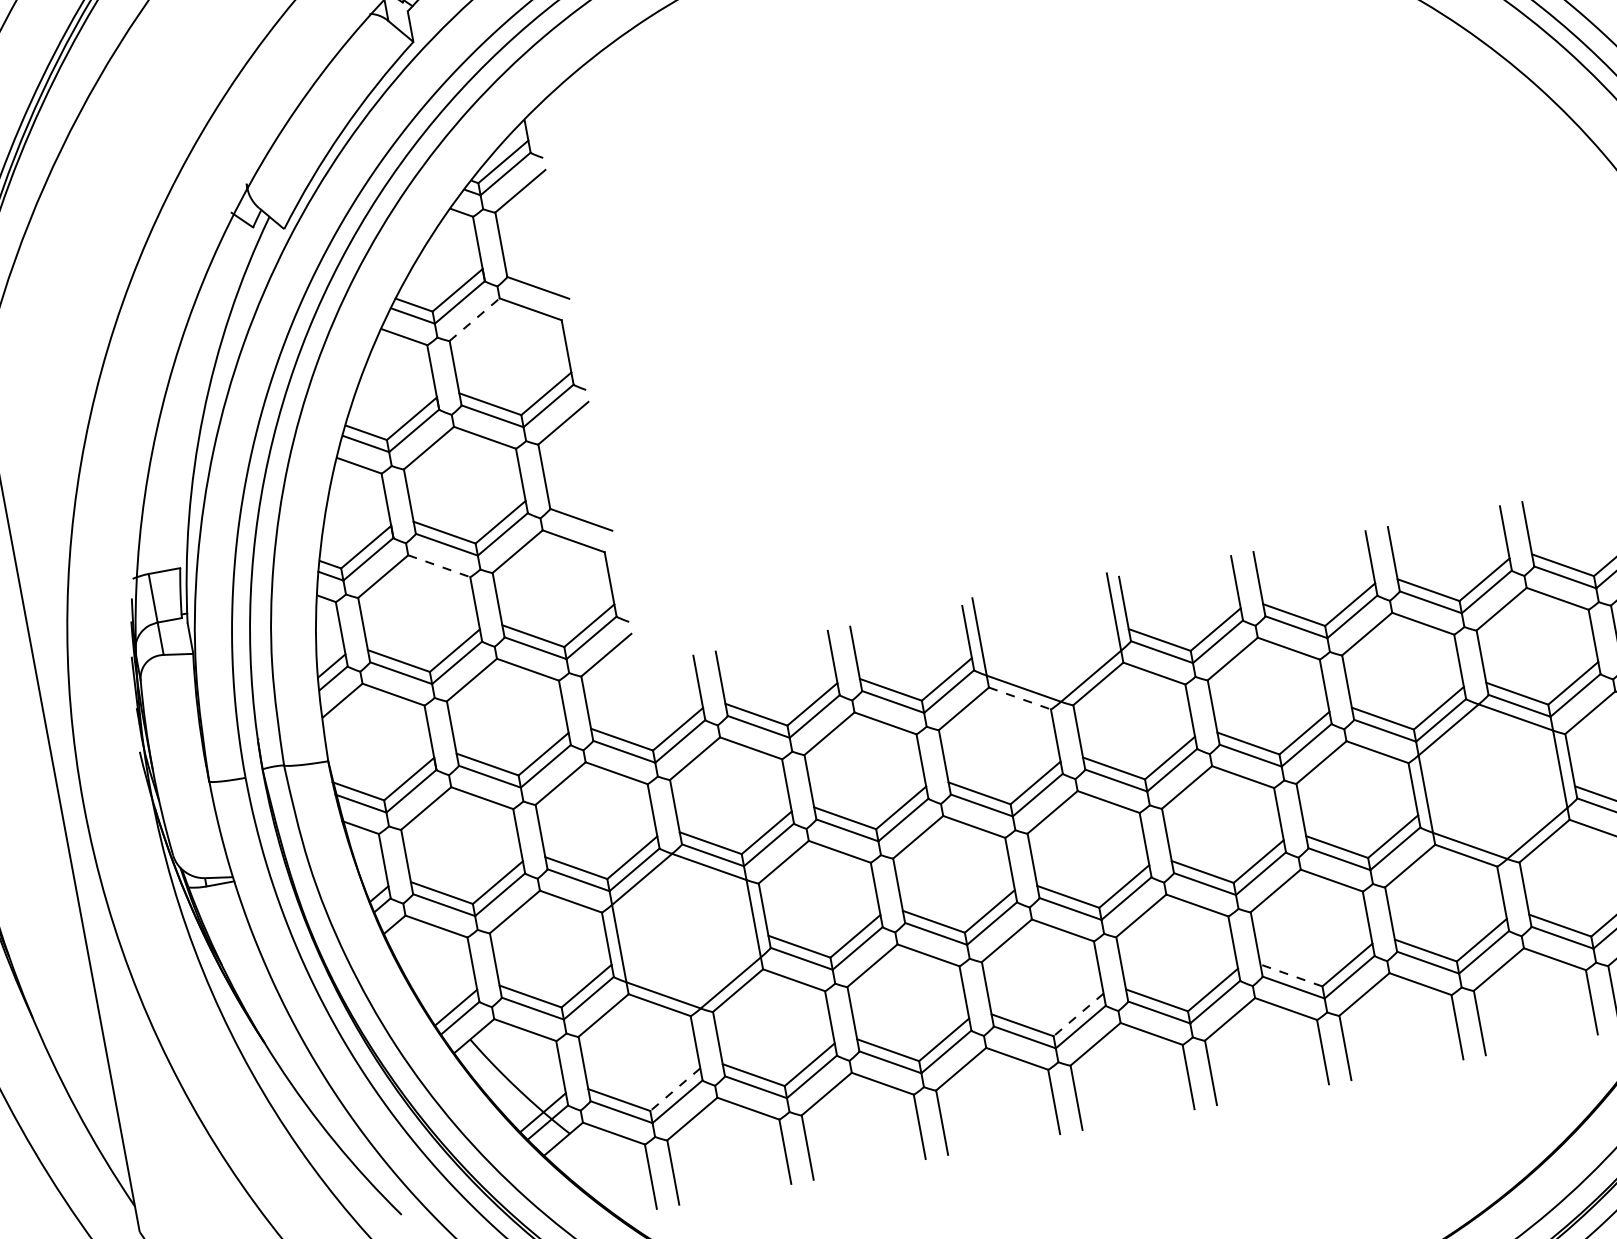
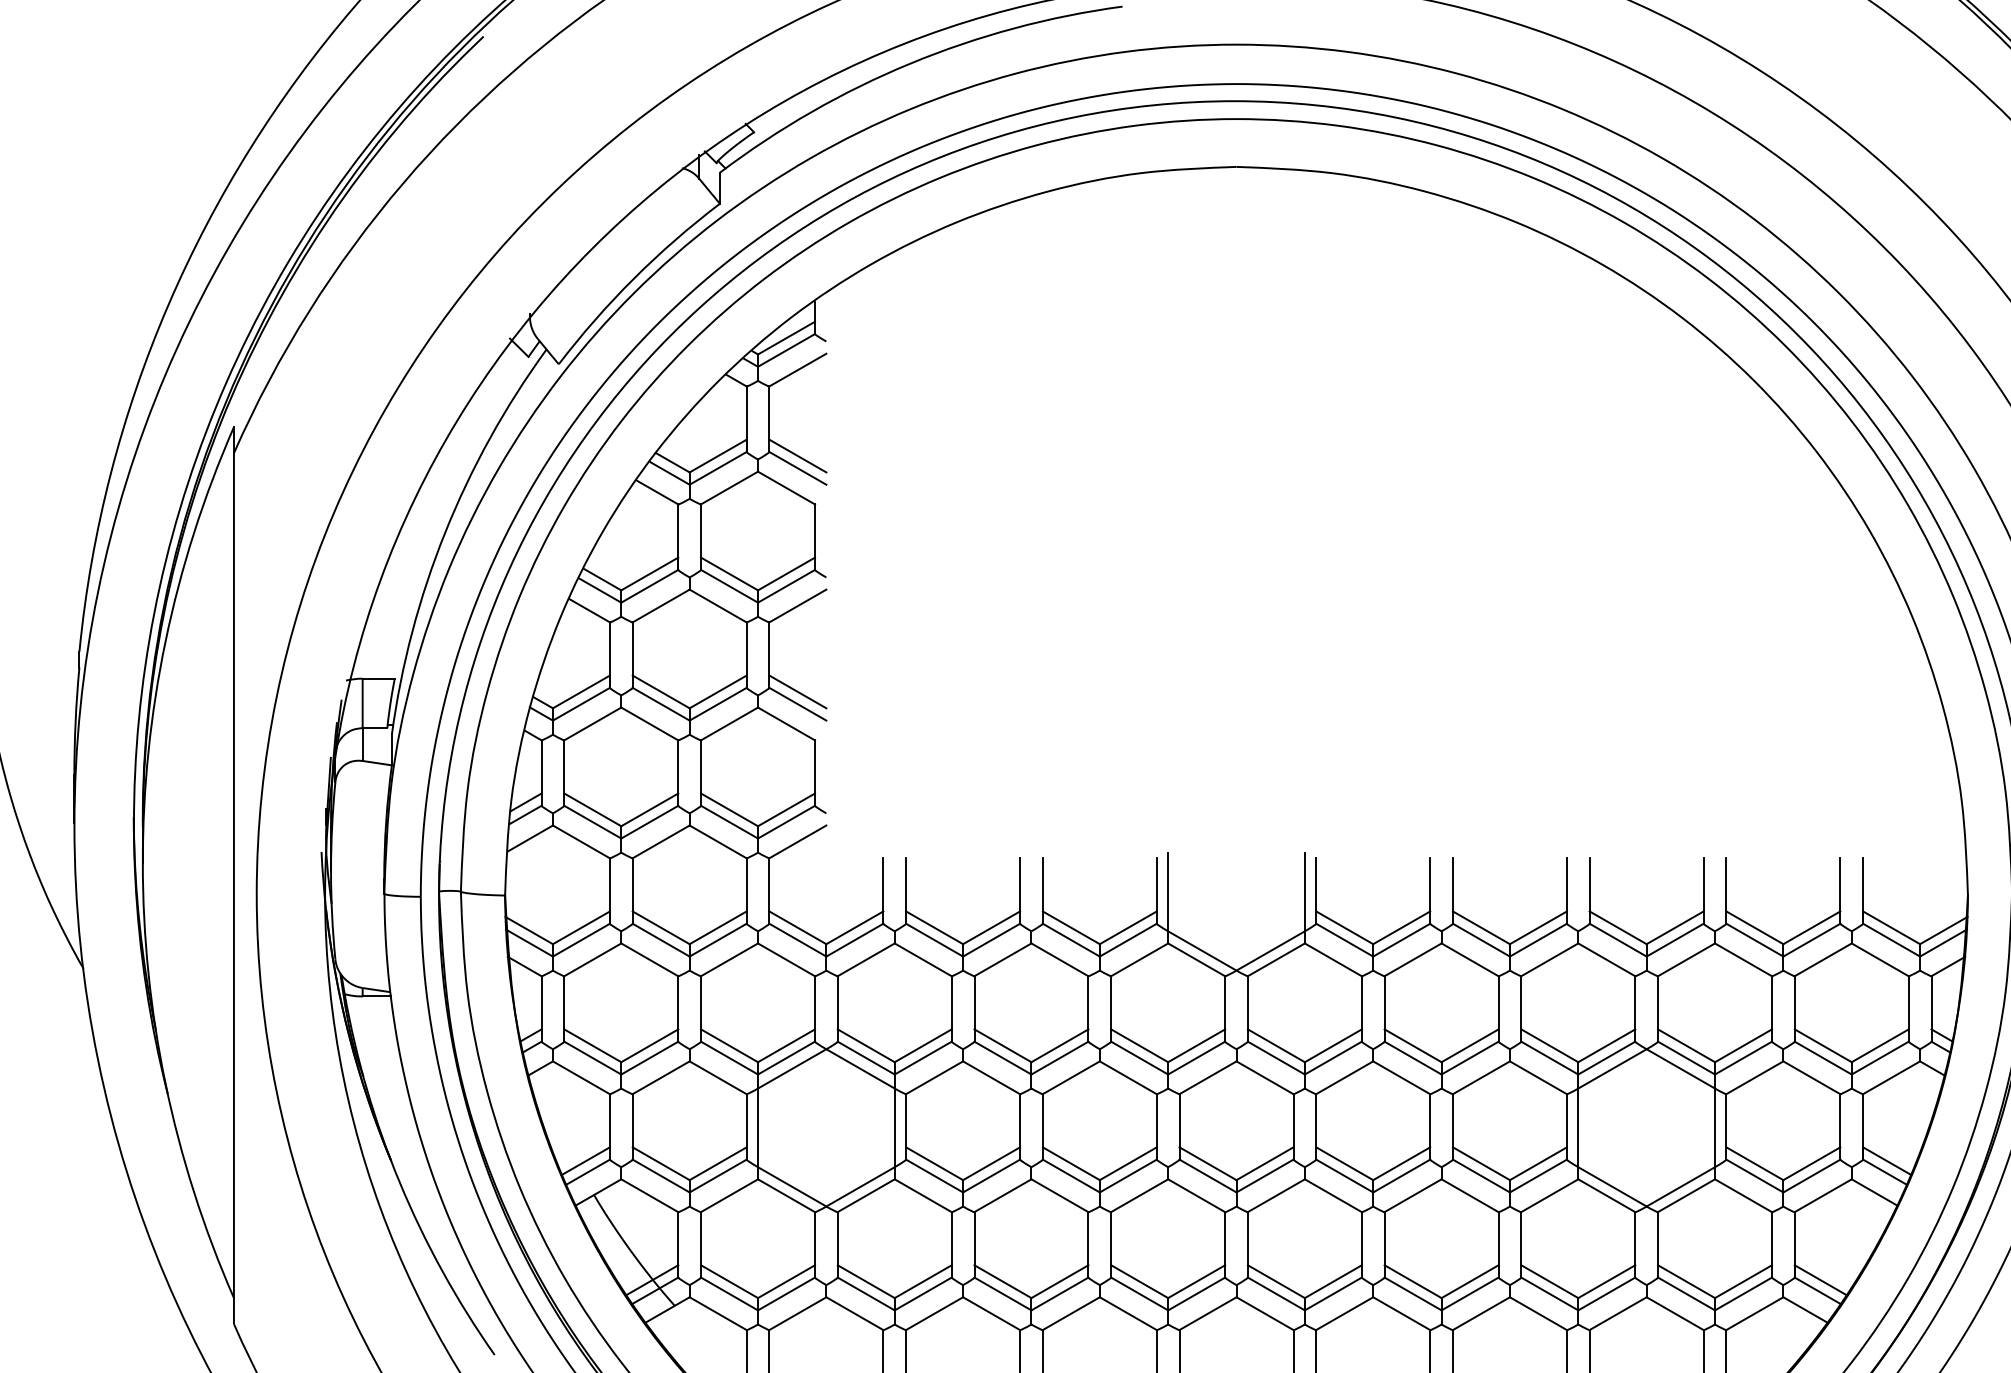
line: (535, 275) -> (797, 455), added
line: (474, 320) -> (729, 488), dashed -> solid
line: (578, 507) -> (797, 691), added
line: (438, 565) -> (649, 723), dashed -> solid
line: (1019, 698) -> (1196, 959), dashed -> solid
line: (1291, 975) -> (1413, 1281), dashed -> solid
line: (1078, 1014) -> (1196, 1281), dashed -> solid
line: (675, 1089) -> (786, 1281), dashed -> solid

